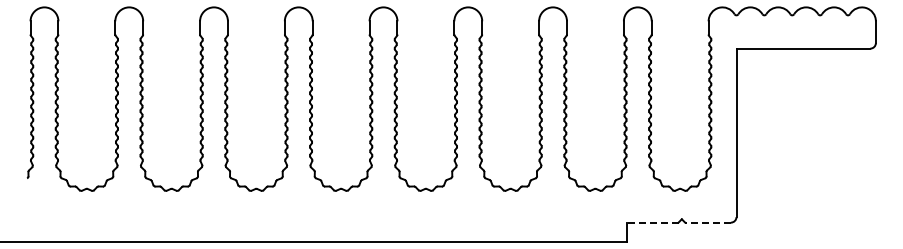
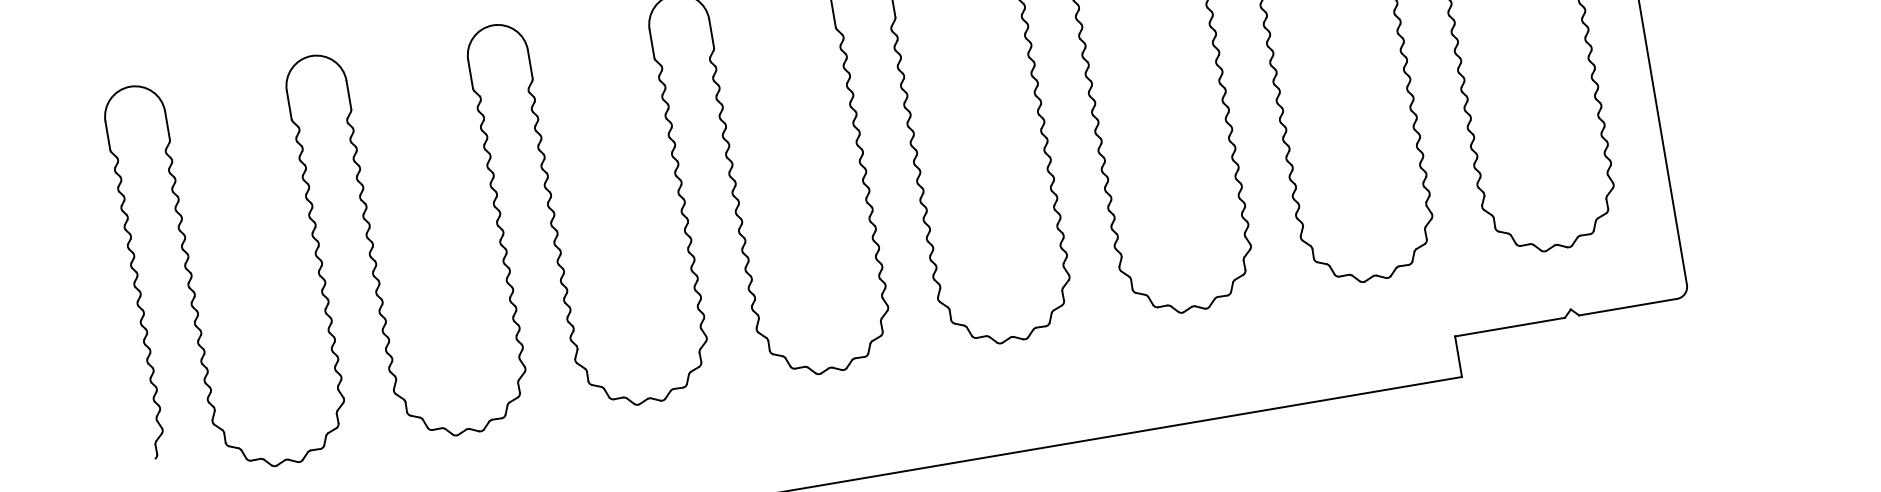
line: (652, 222) -> (1509, 326), dashed -> solid
line: (708, 222) -> (1629, 306), dashed -> solid

